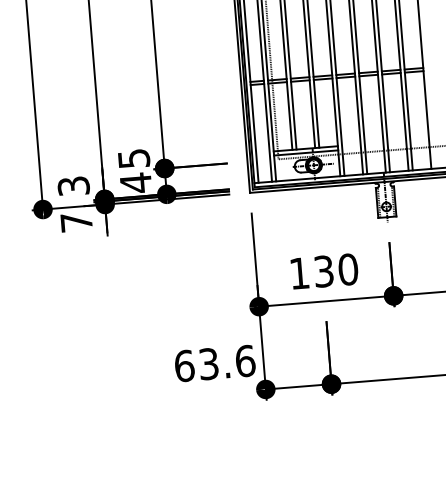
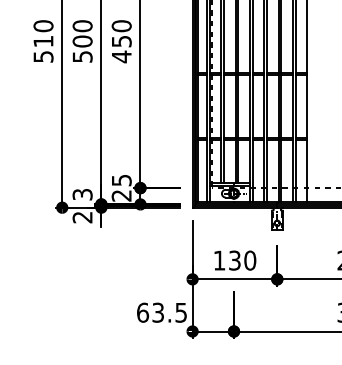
text: (135, 182) -> (121, 195), 45 -> 25
text: (76, 222) -> (82, 217), 7 -> 2
text: (245, 360) -> (181, 312), 63.6 -> 63.5

